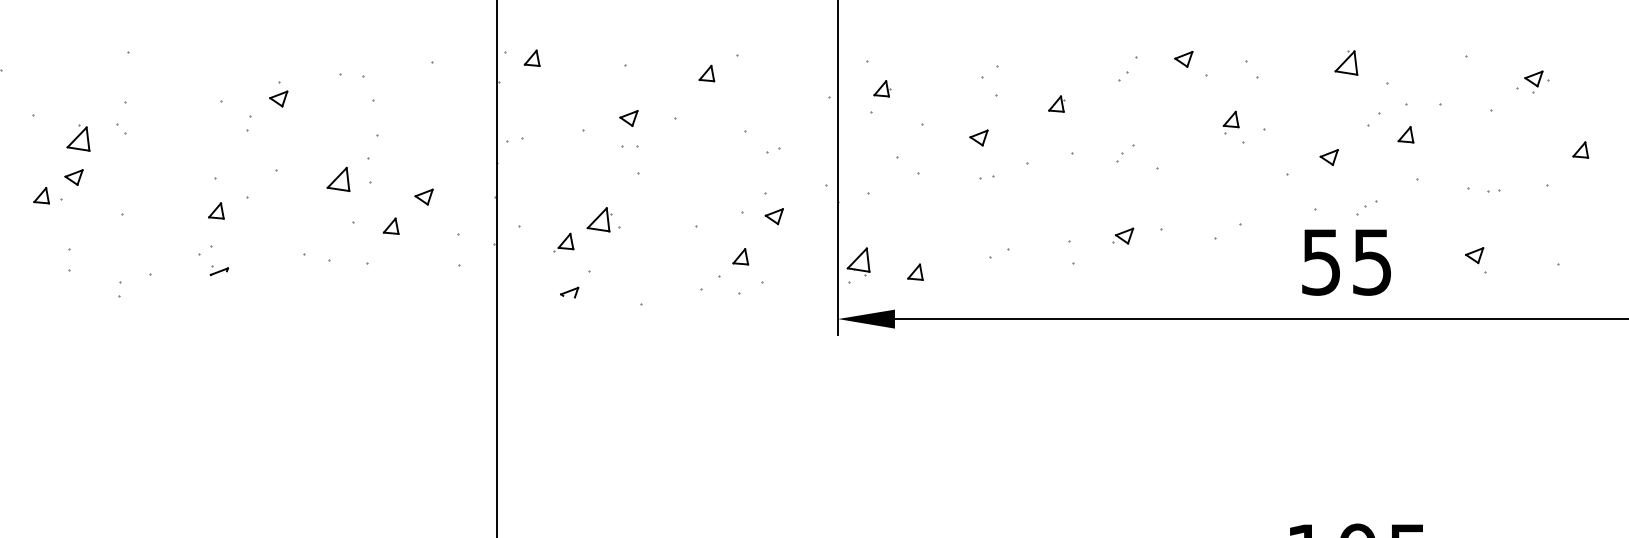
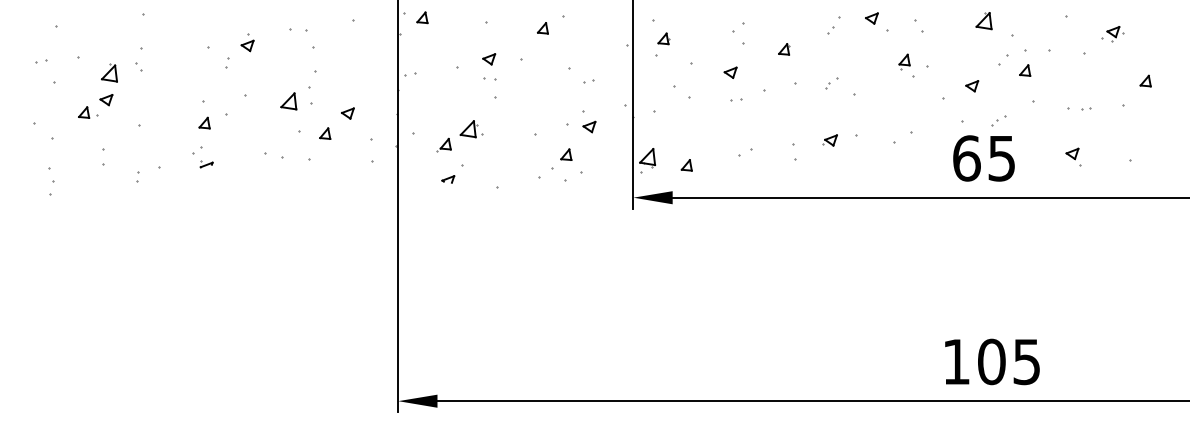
text: (1320, 262) -> (966, 158), 55 -> 65

